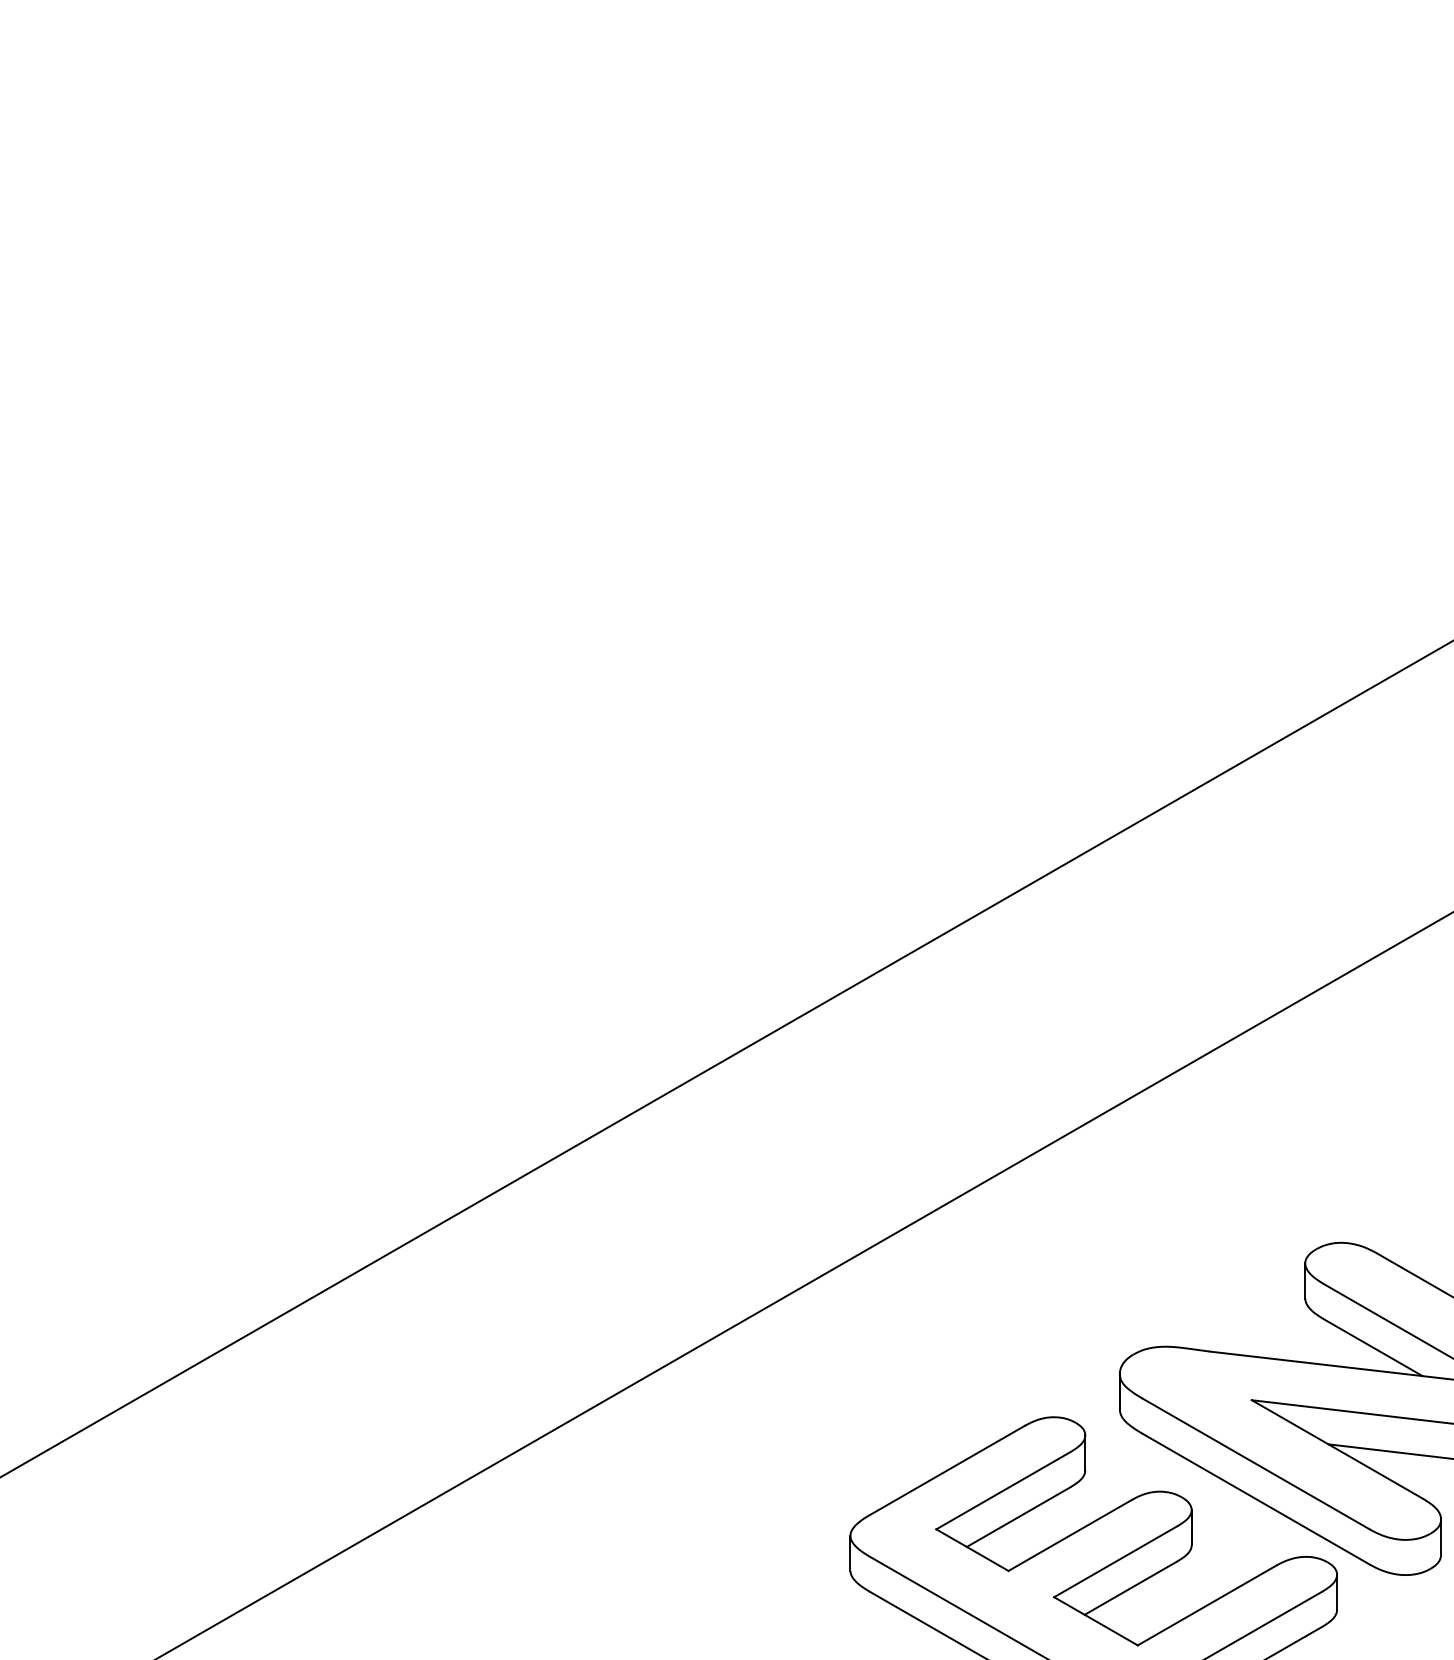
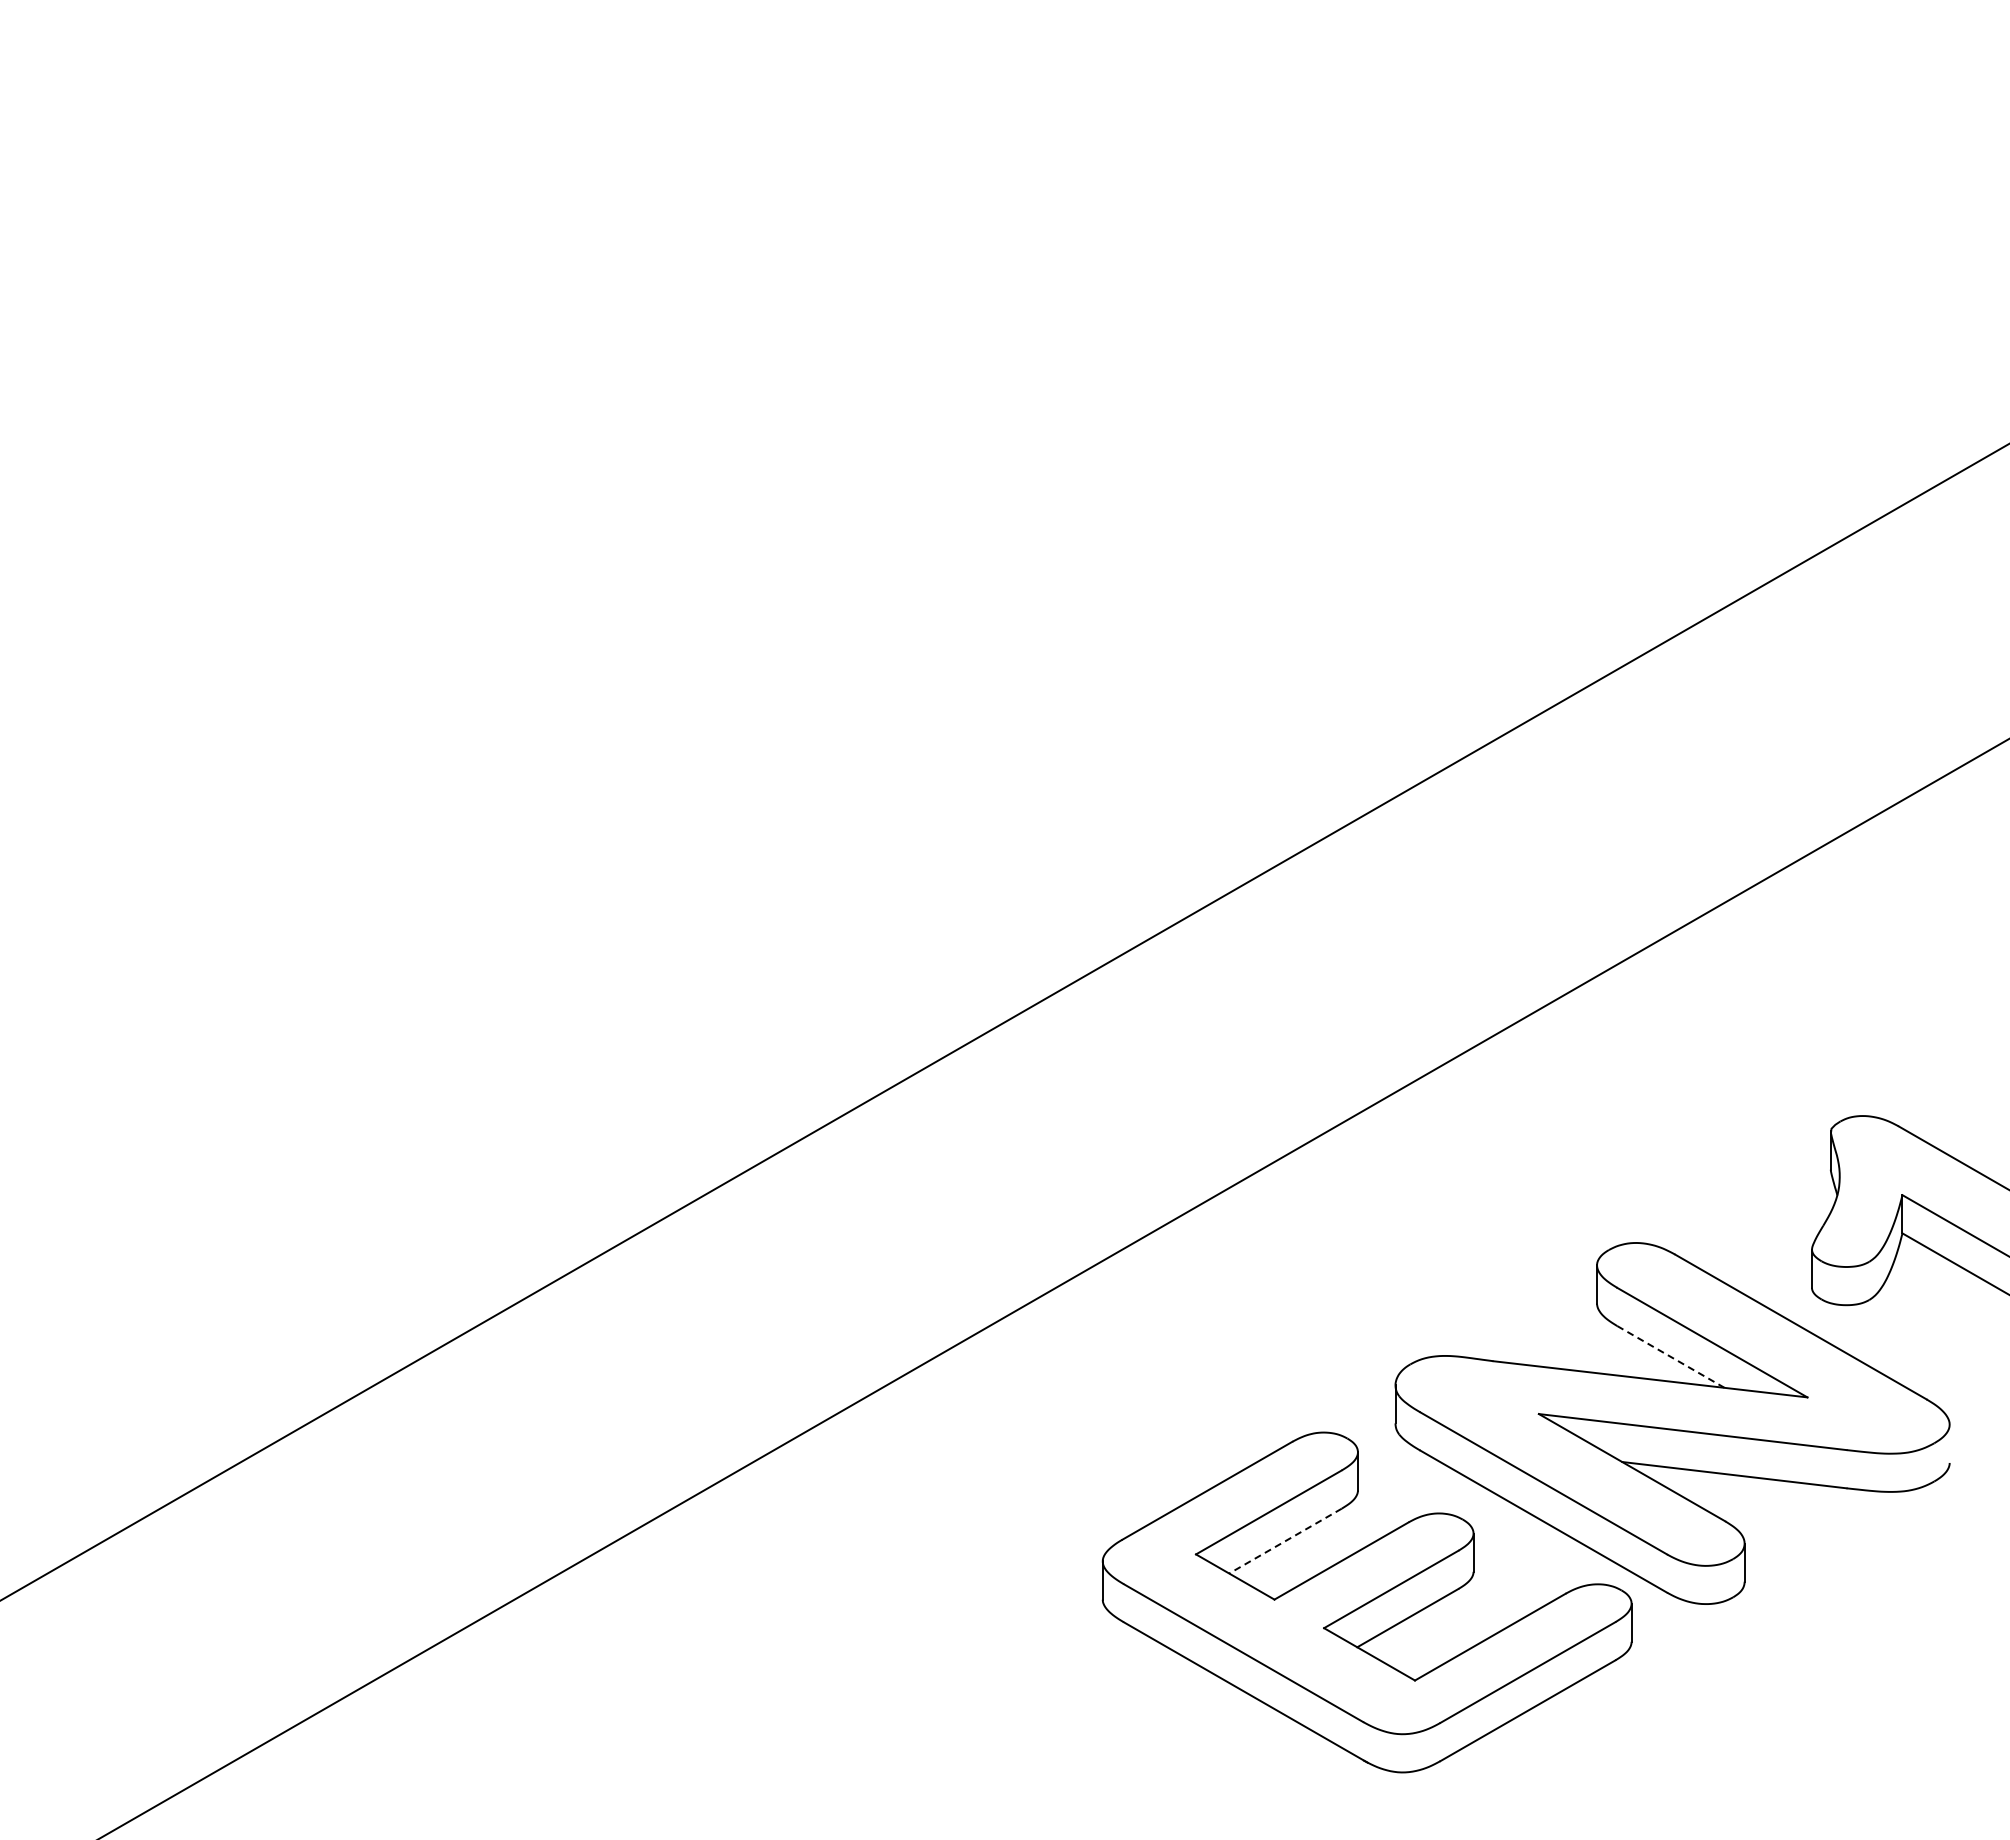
line: (1372, 1347) -> (1670, 1356), solid -> dashed
line: (1018, 1517) -> (1285, 1541), solid -> dashed

